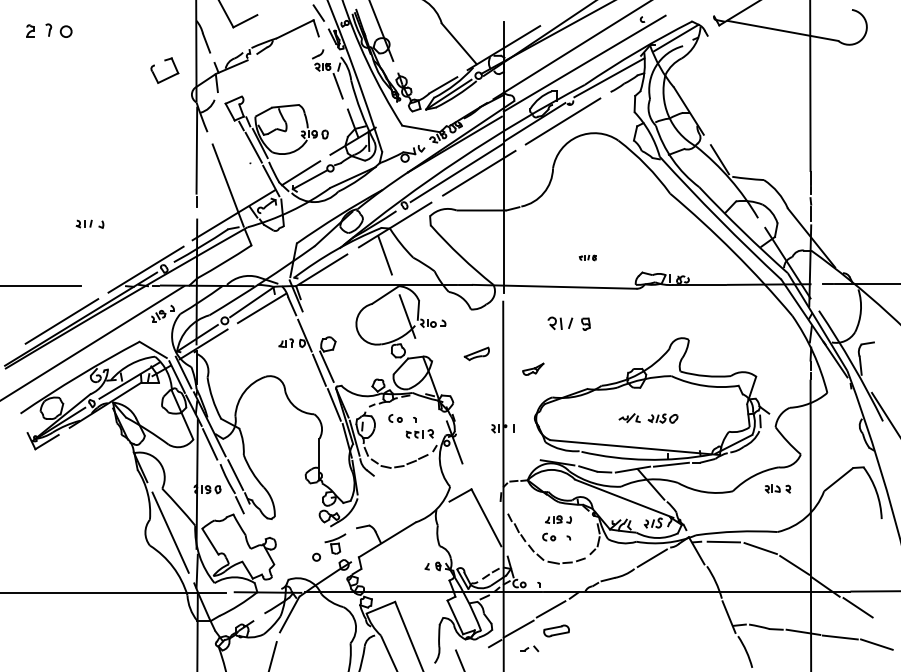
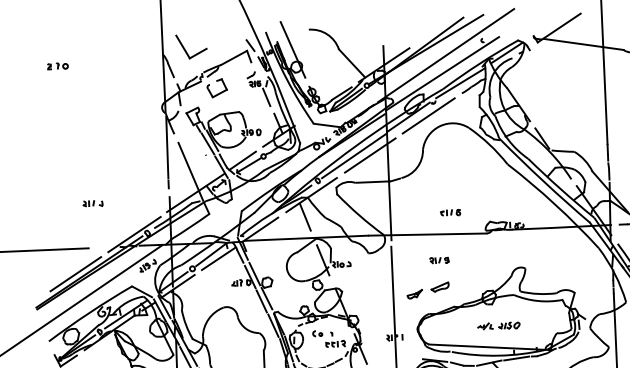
part: (48, 30) -> (57, 66), size x0.62
part: (167, 77) -> (219, 93), moved
part: (587, 257) -> (450, 212), size x1.67
part: (569, 323) -> (439, 260), size x0.62
line: (311, 331) -> (254, 273), added
part: (476, 353) -> (439, 286), moved

